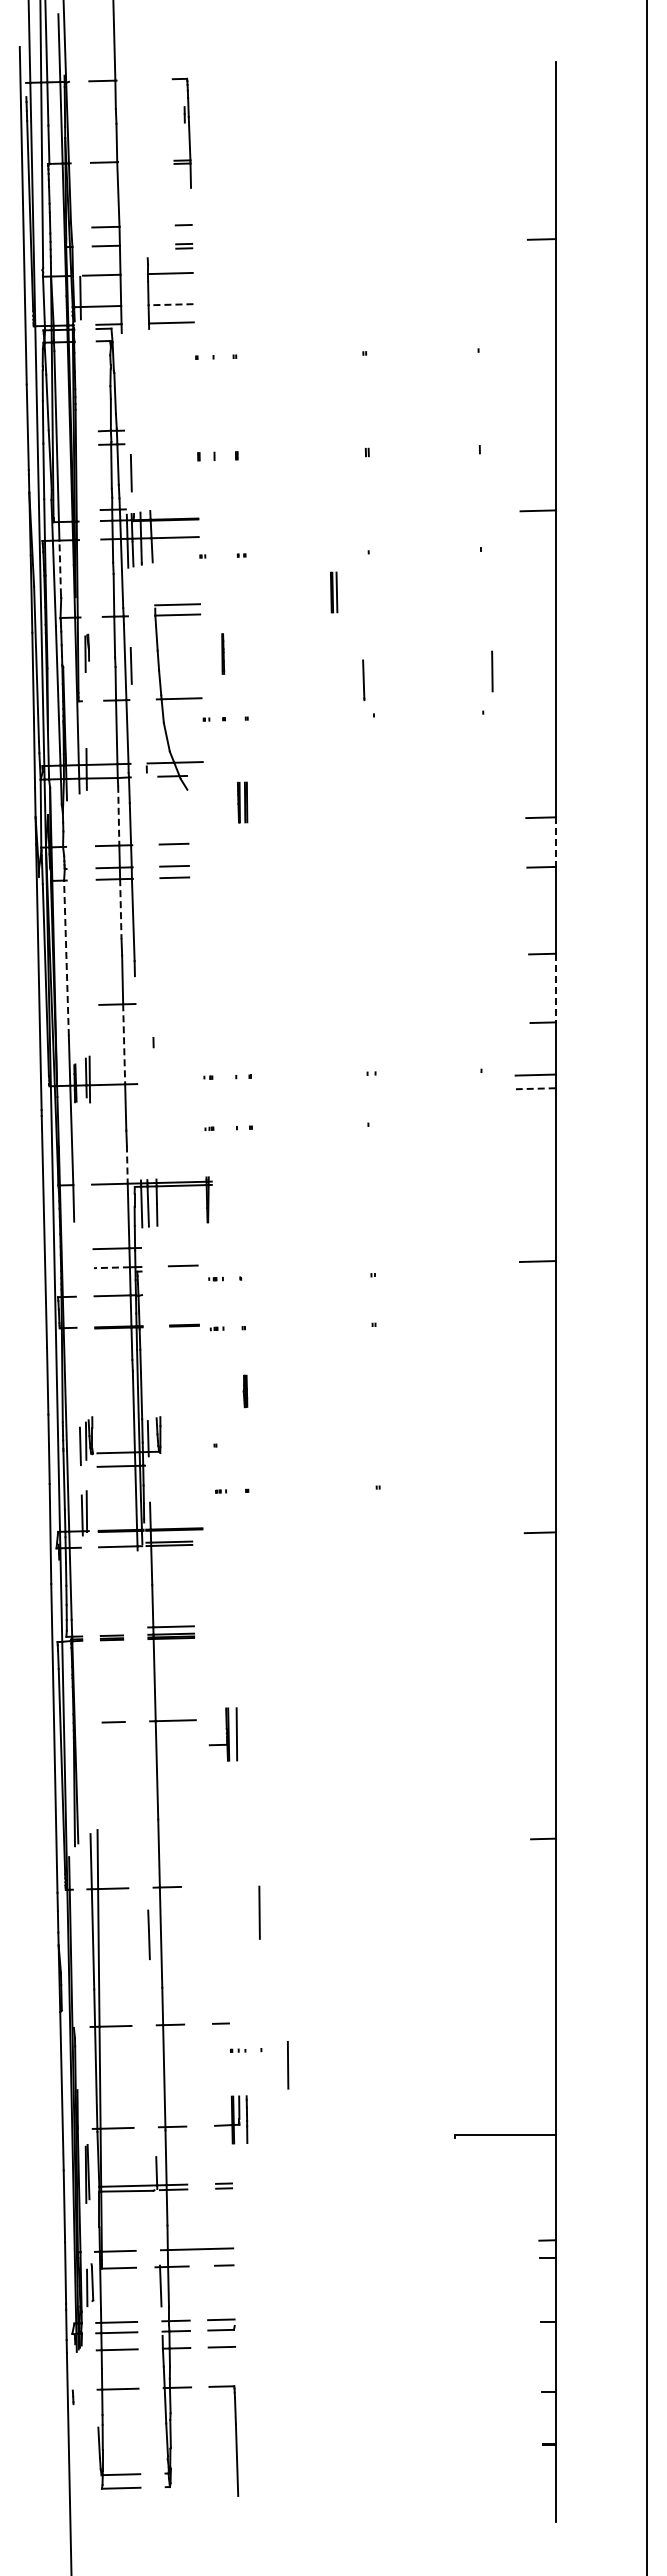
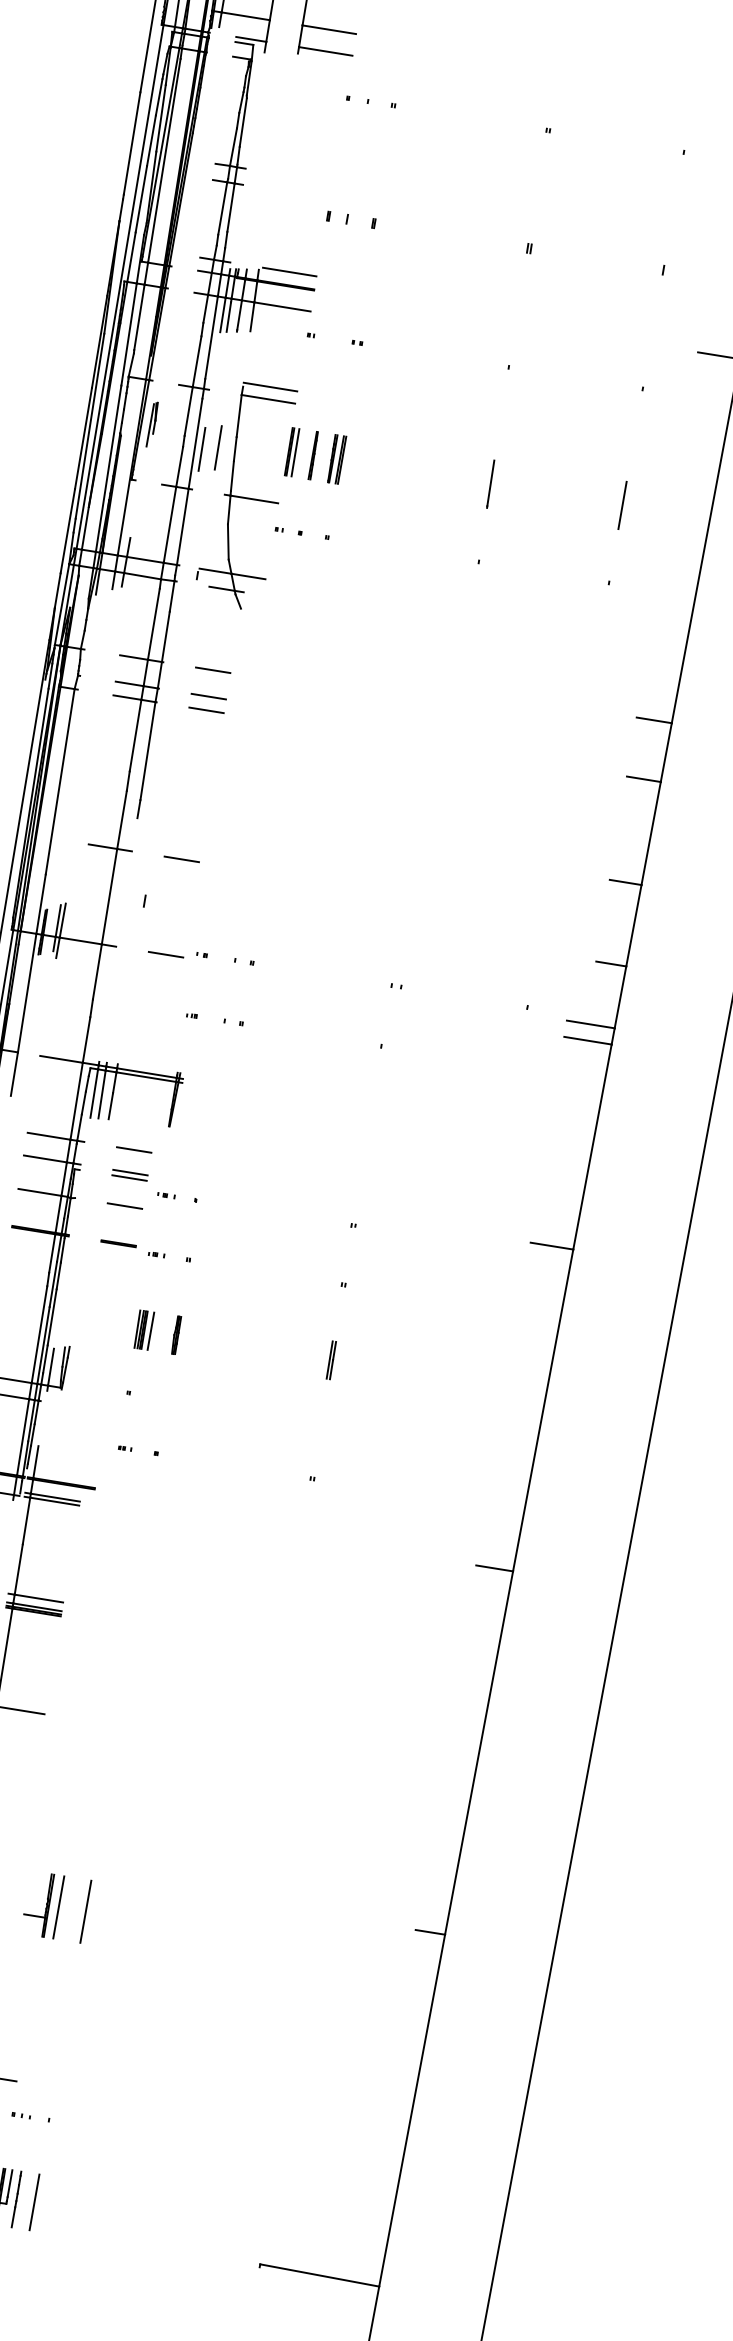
line: (170, 304) -> (328, 29), dashed -> solid
line: (131, 473) -> (218, 448), moved
line: (175, 507) -> (289, 271), added
line: (60, 567) -> (139, 316), dashed -> solid
part: (334, 592) -> (292, 452), moved
line: (492, 671) -> (622, 505), moved
line: (363, 679) -> (490, 483), moved
part: (242, 802) -> (336, 459), moved
line: (118, 815) -> (153, 623), dashed -> solid
line: (555, 842) -> (665, 752), dashed -> solid
line: (120, 909) -> (135, 735), dashed -> solid
line: (66, 958) -> (60, 782), dashed -> solid
line: (555, 988) -> (633, 926), dashed -> solid
line: (176, 1002) -> (180, 858), added
line: (124, 1044) -> (109, 896), dashed -> solid
line: (178, 1082) -> (165, 953), added
line: (535, 1088) -> (587, 1040), dashed -> solid
line: (127, 1165) -> (86, 1041), dashed -> solid
line: (182, 1246) -> (133, 1149), added
line: (111, 1267) -> (44, 1158), dashed -> solid
line: (182, 1270) -> (128, 1177), added
line: (183, 1293) -> (124, 1205), added
part: (375, 1387) -> (331, 1359), added
part: (218, 1391) -> (144, 1329), added
part: (223, 1734) -> (42, 1904), moved
line: (259, 1912) -> (85, 1911), moved
line: (288, 2065) -> (34, 2202), moved

